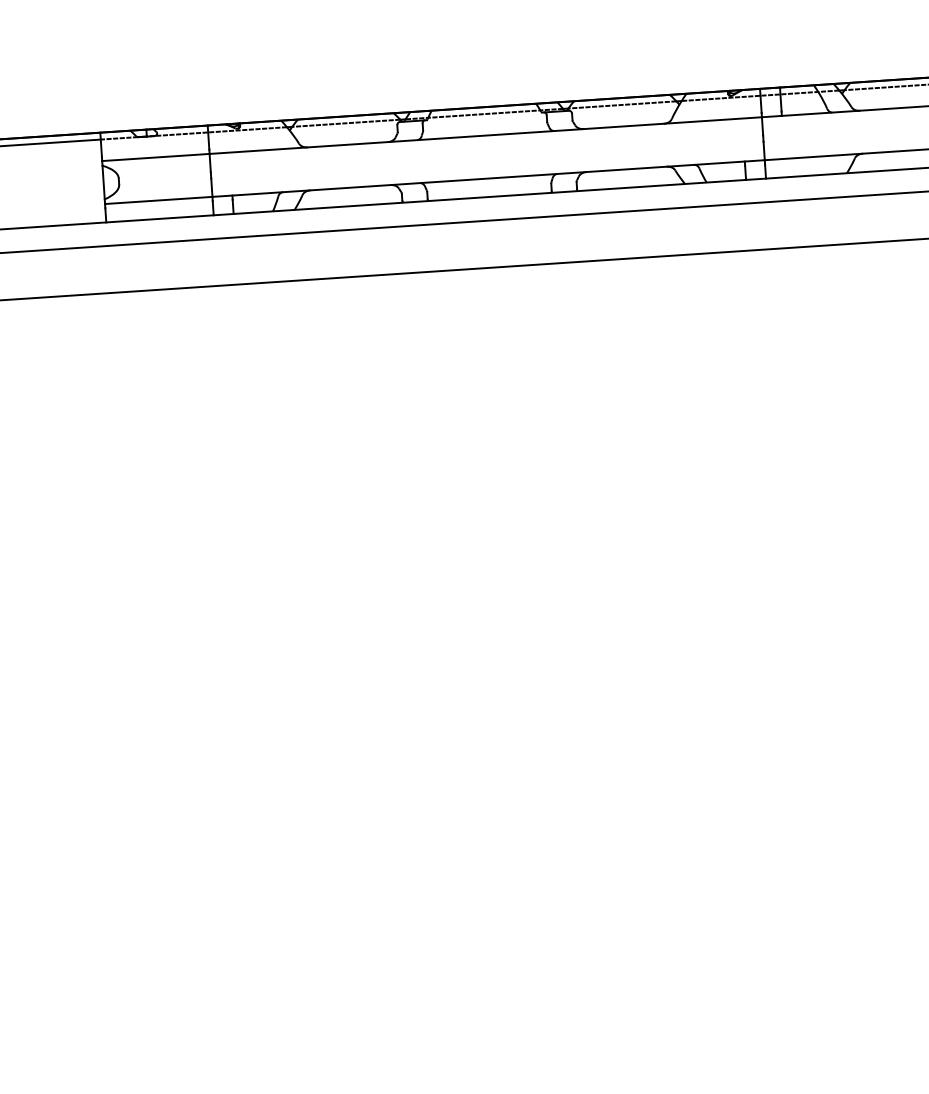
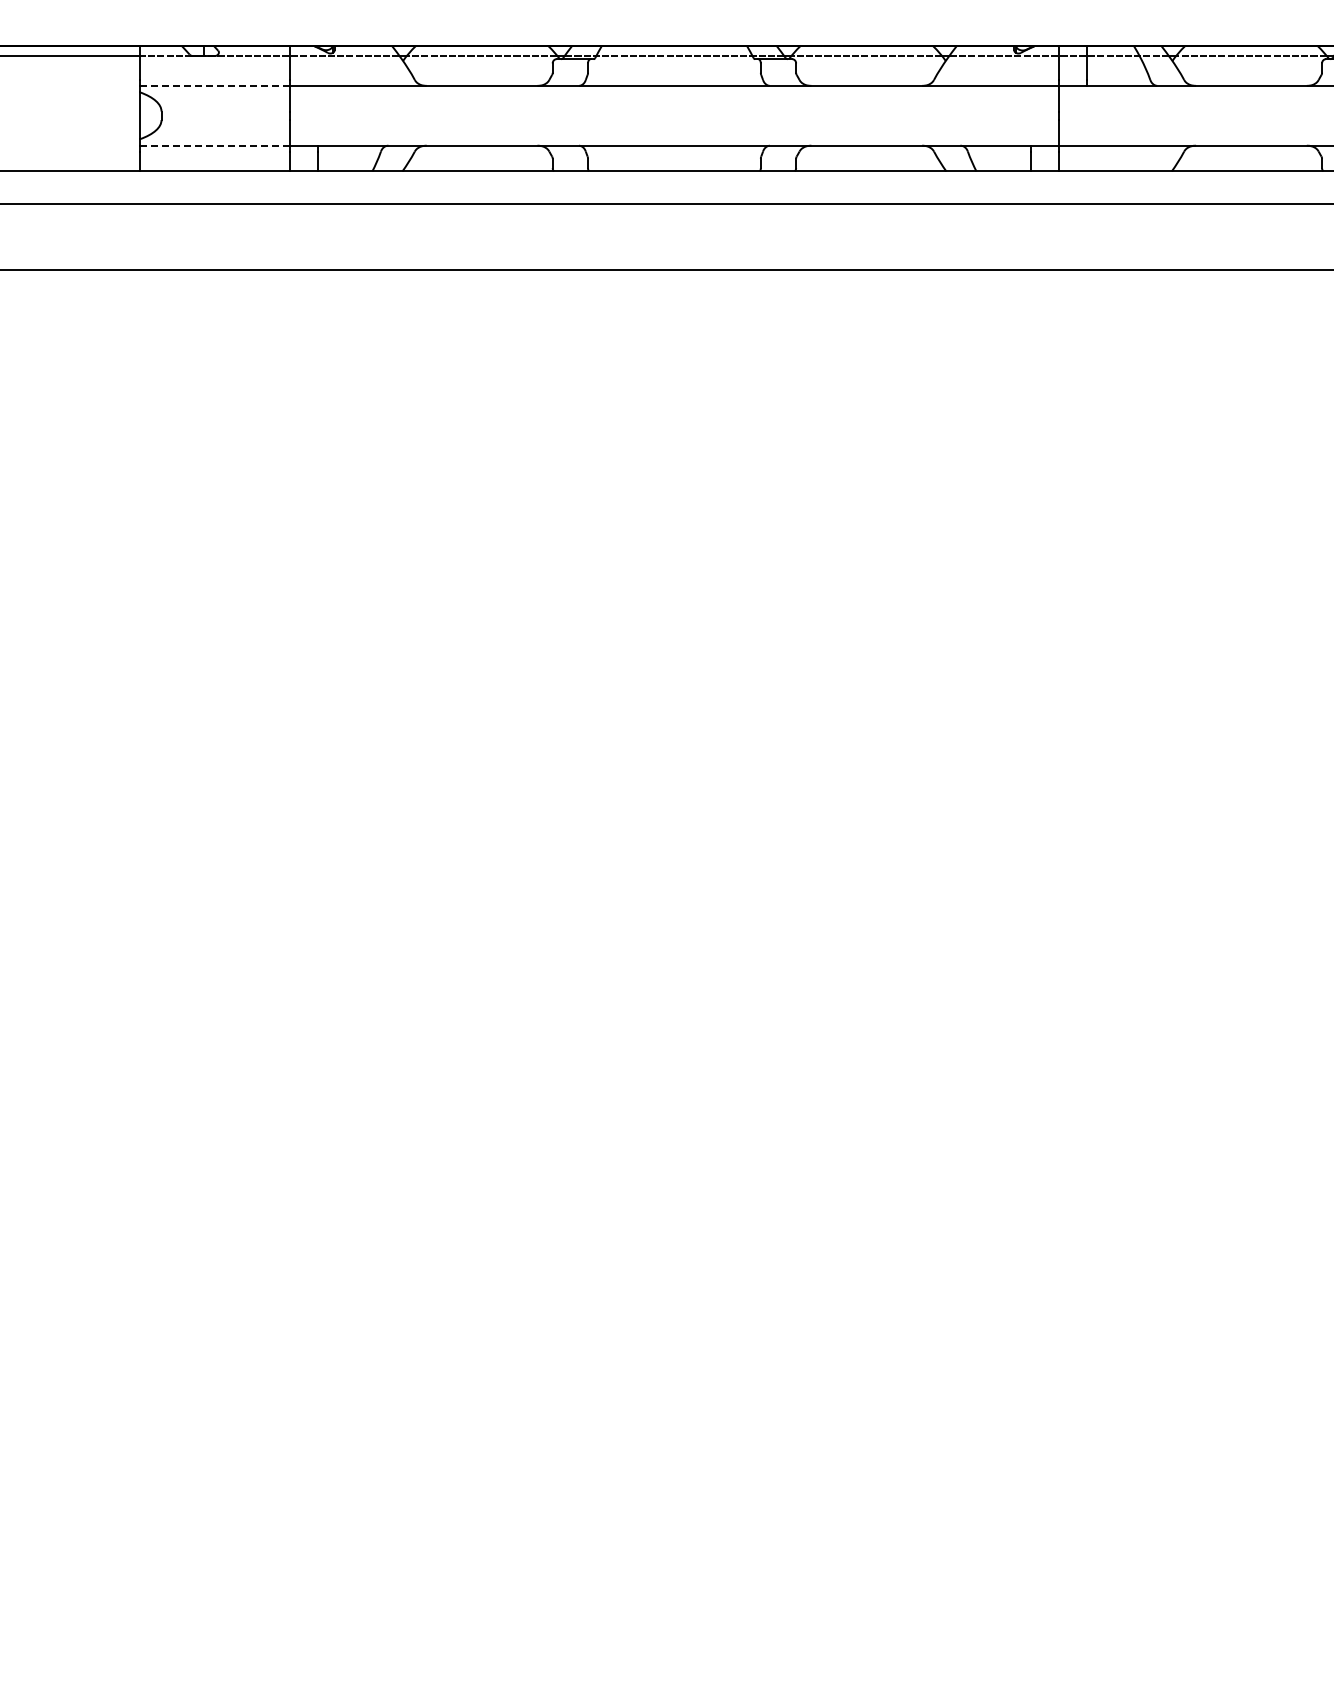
line: (155, 157) -> (214, 85), solid -> dashed
line: (158, 200) -> (214, 145), solid -> dashed

